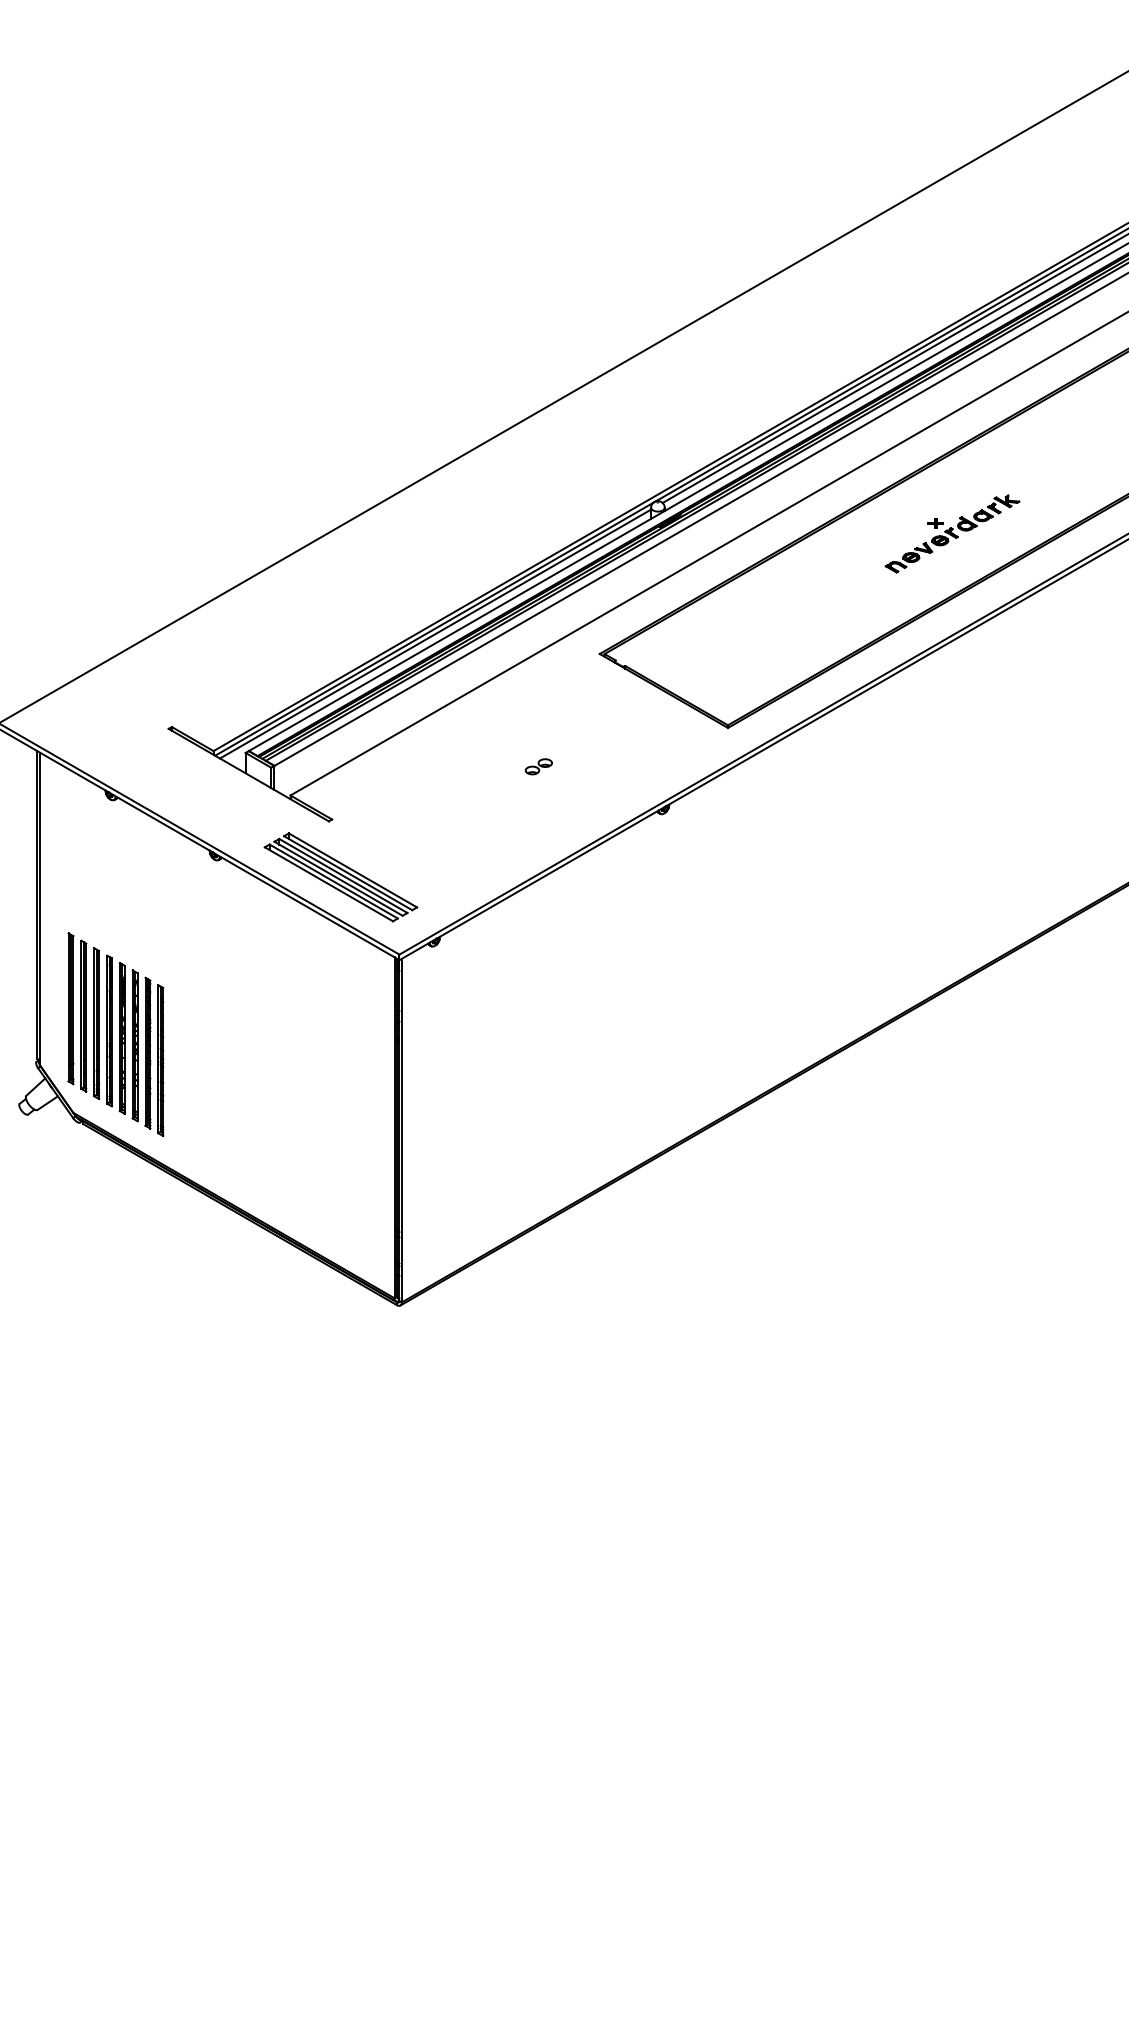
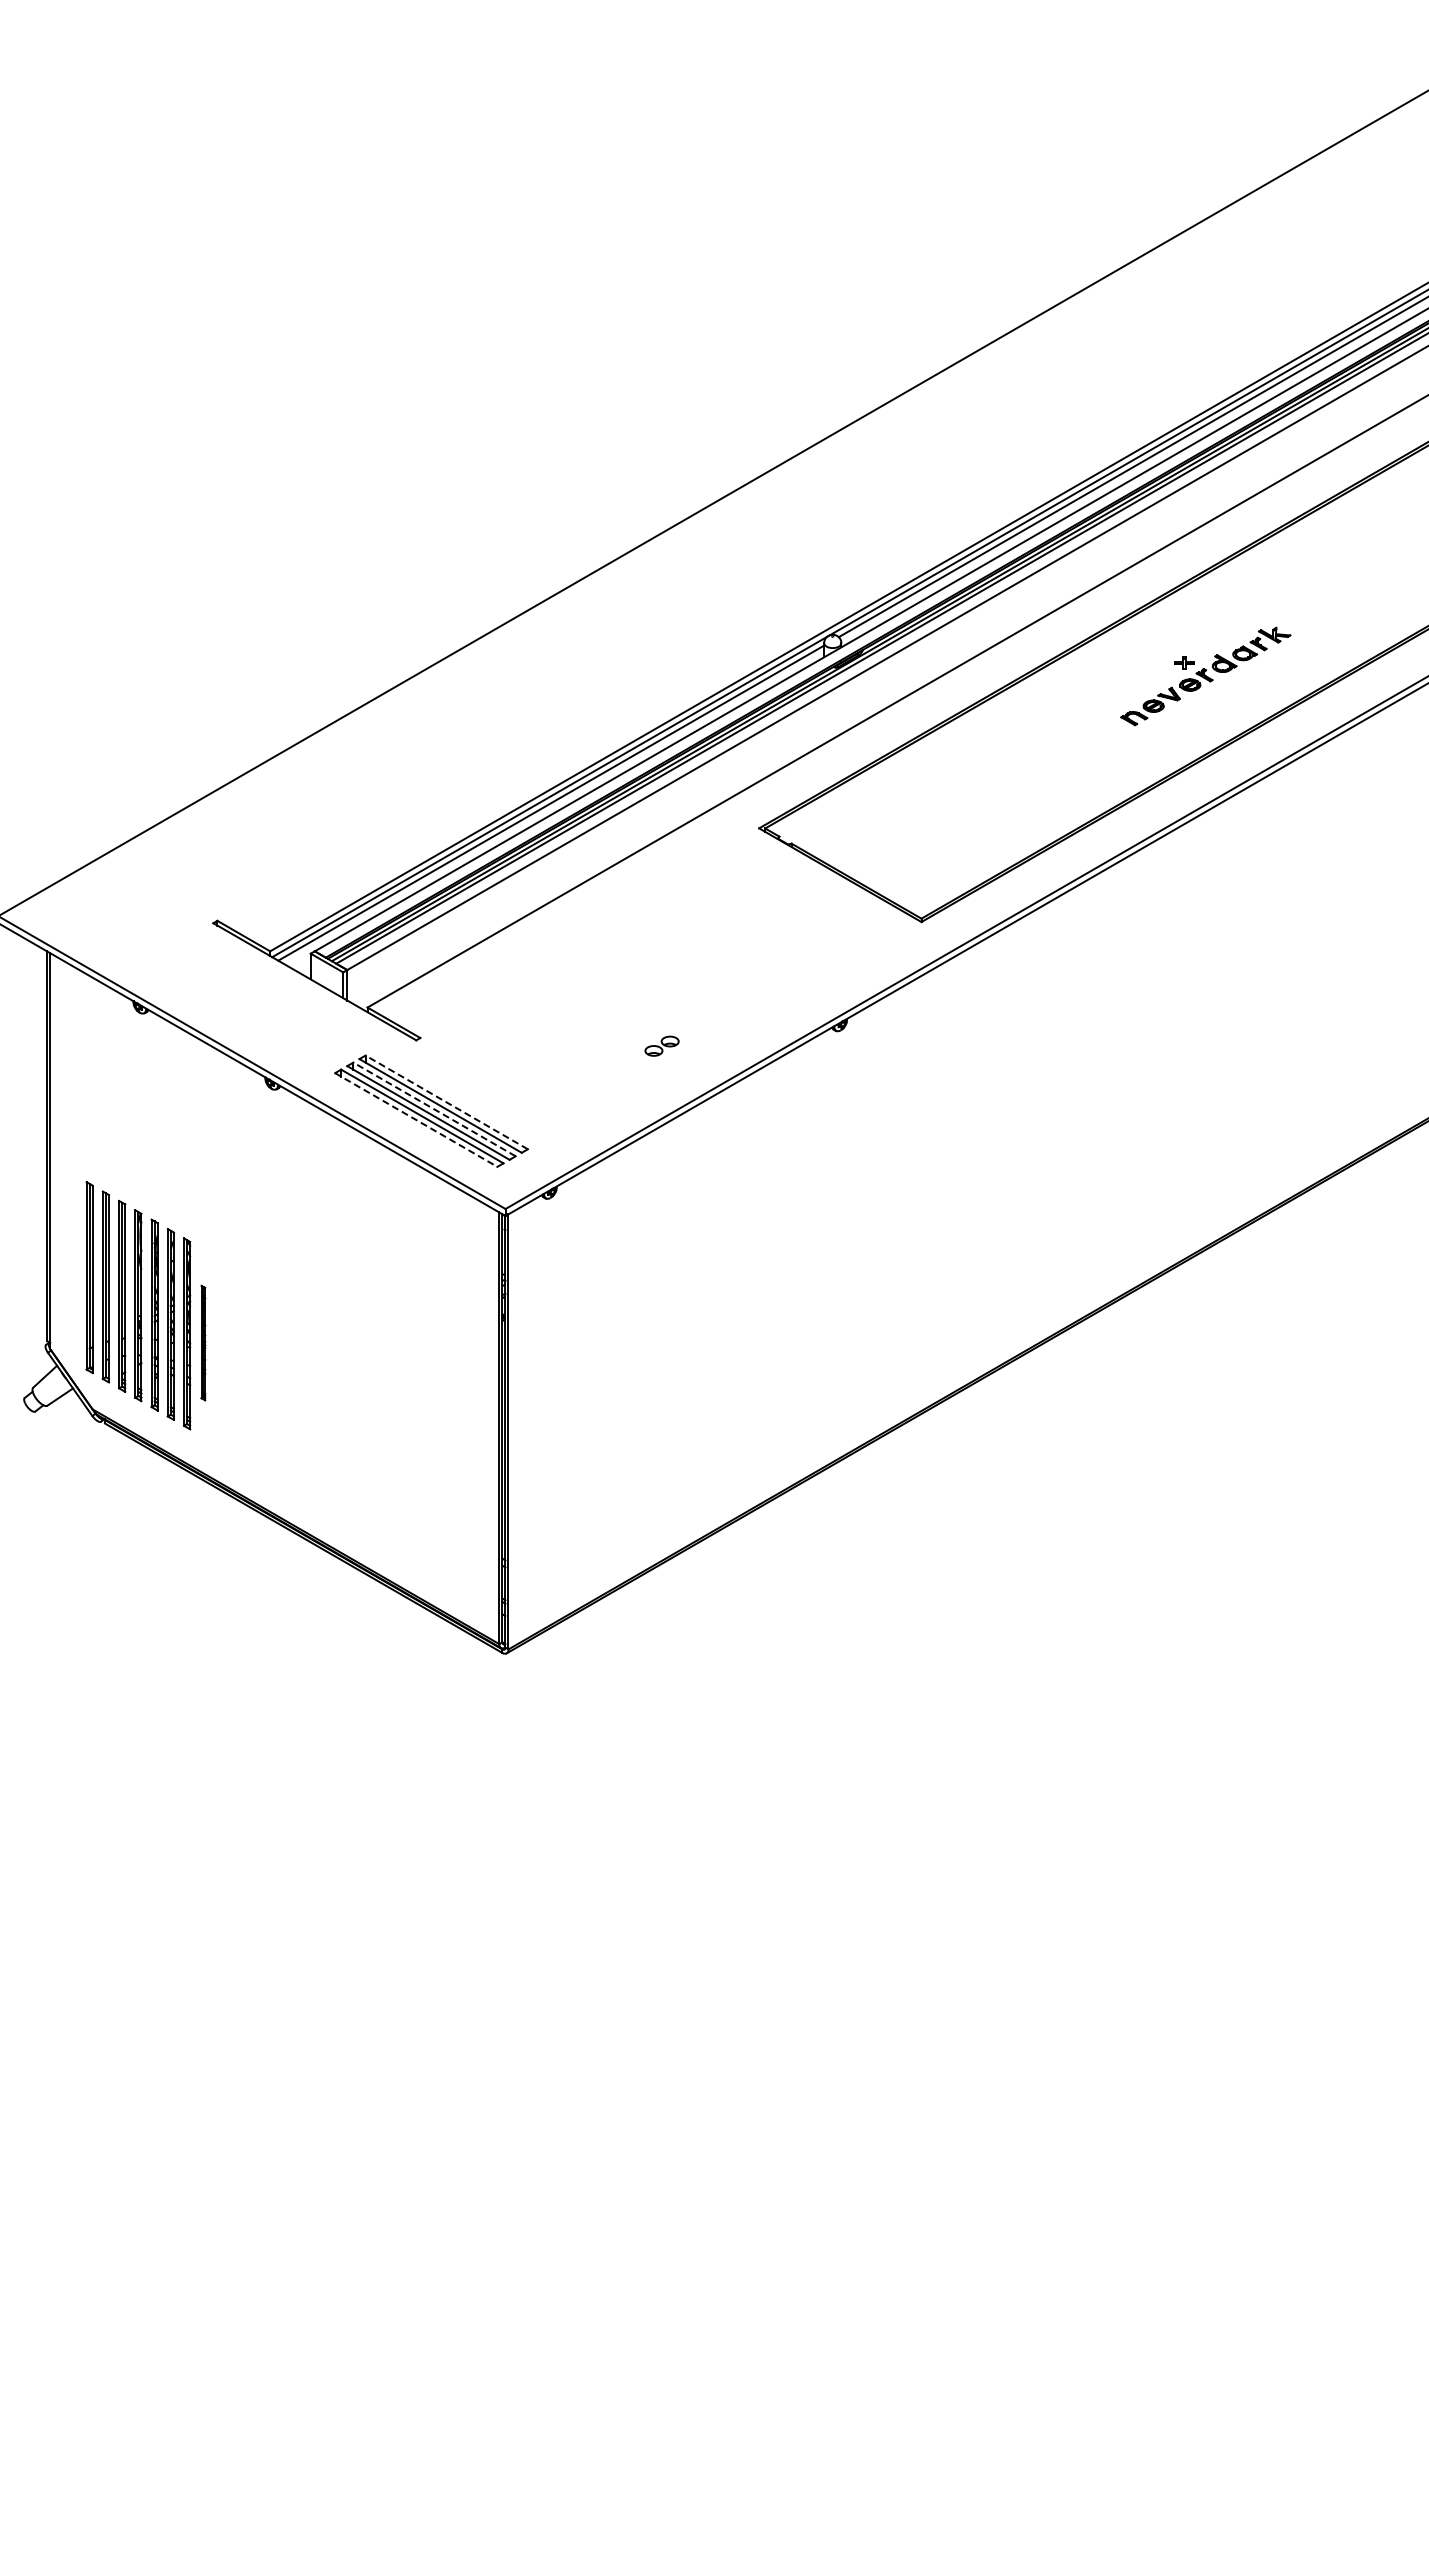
part: (538, 766) -> (661, 1045), moved
line: (352, 870) -> (446, 1102), solid -> dashed
line: (343, 876) -> (434, 1109), solid -> dashed
line: (329, 884) -> (416, 1120), solid -> dashed
part: (160, 1060) -> (203, 1342), size x0.6

